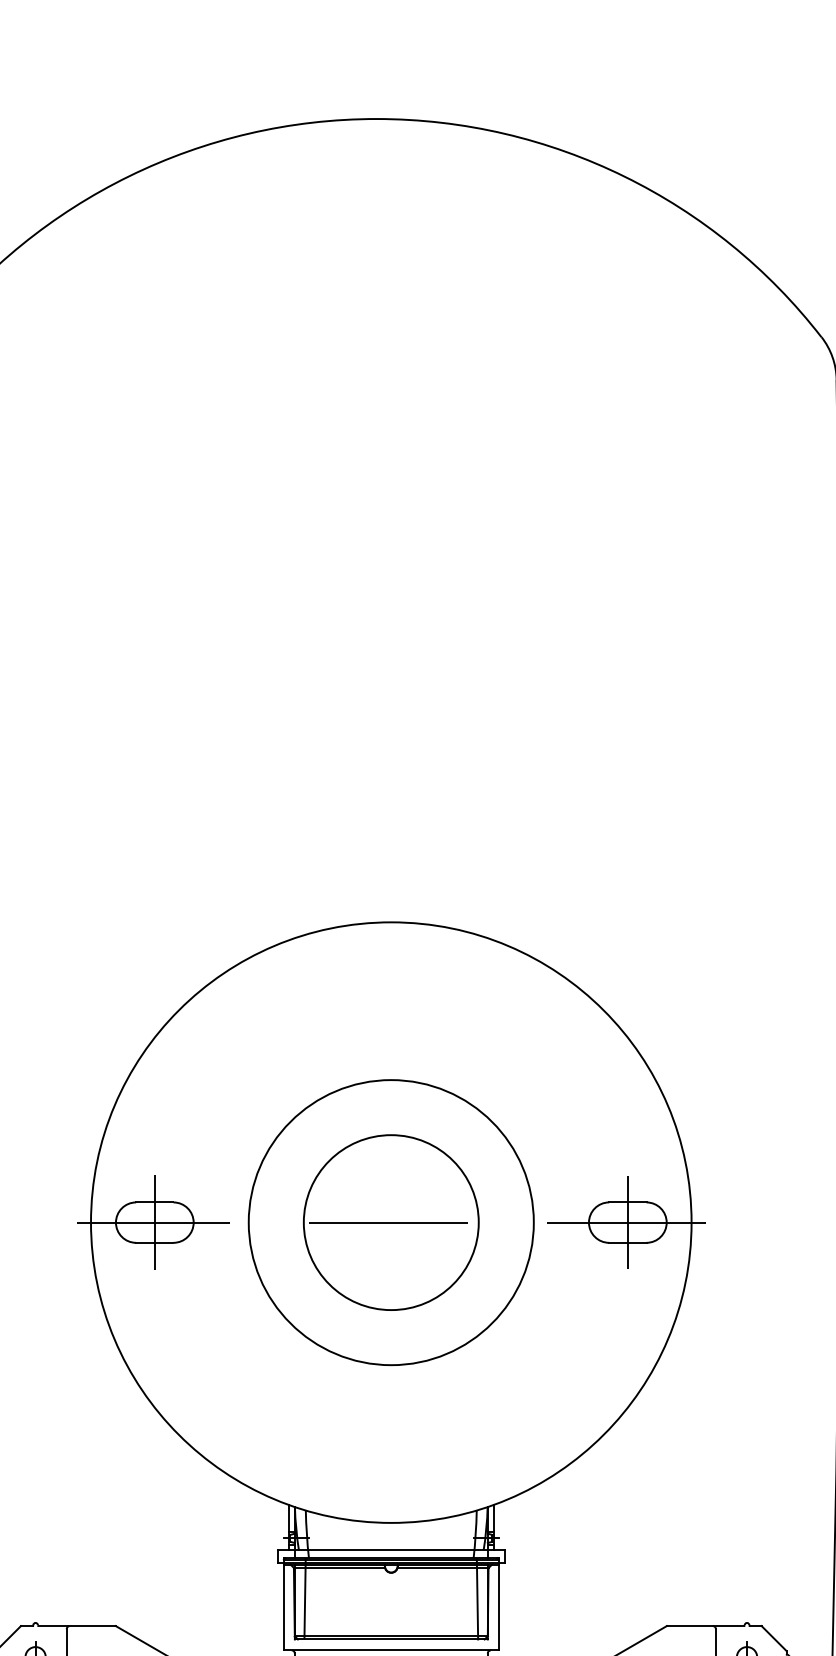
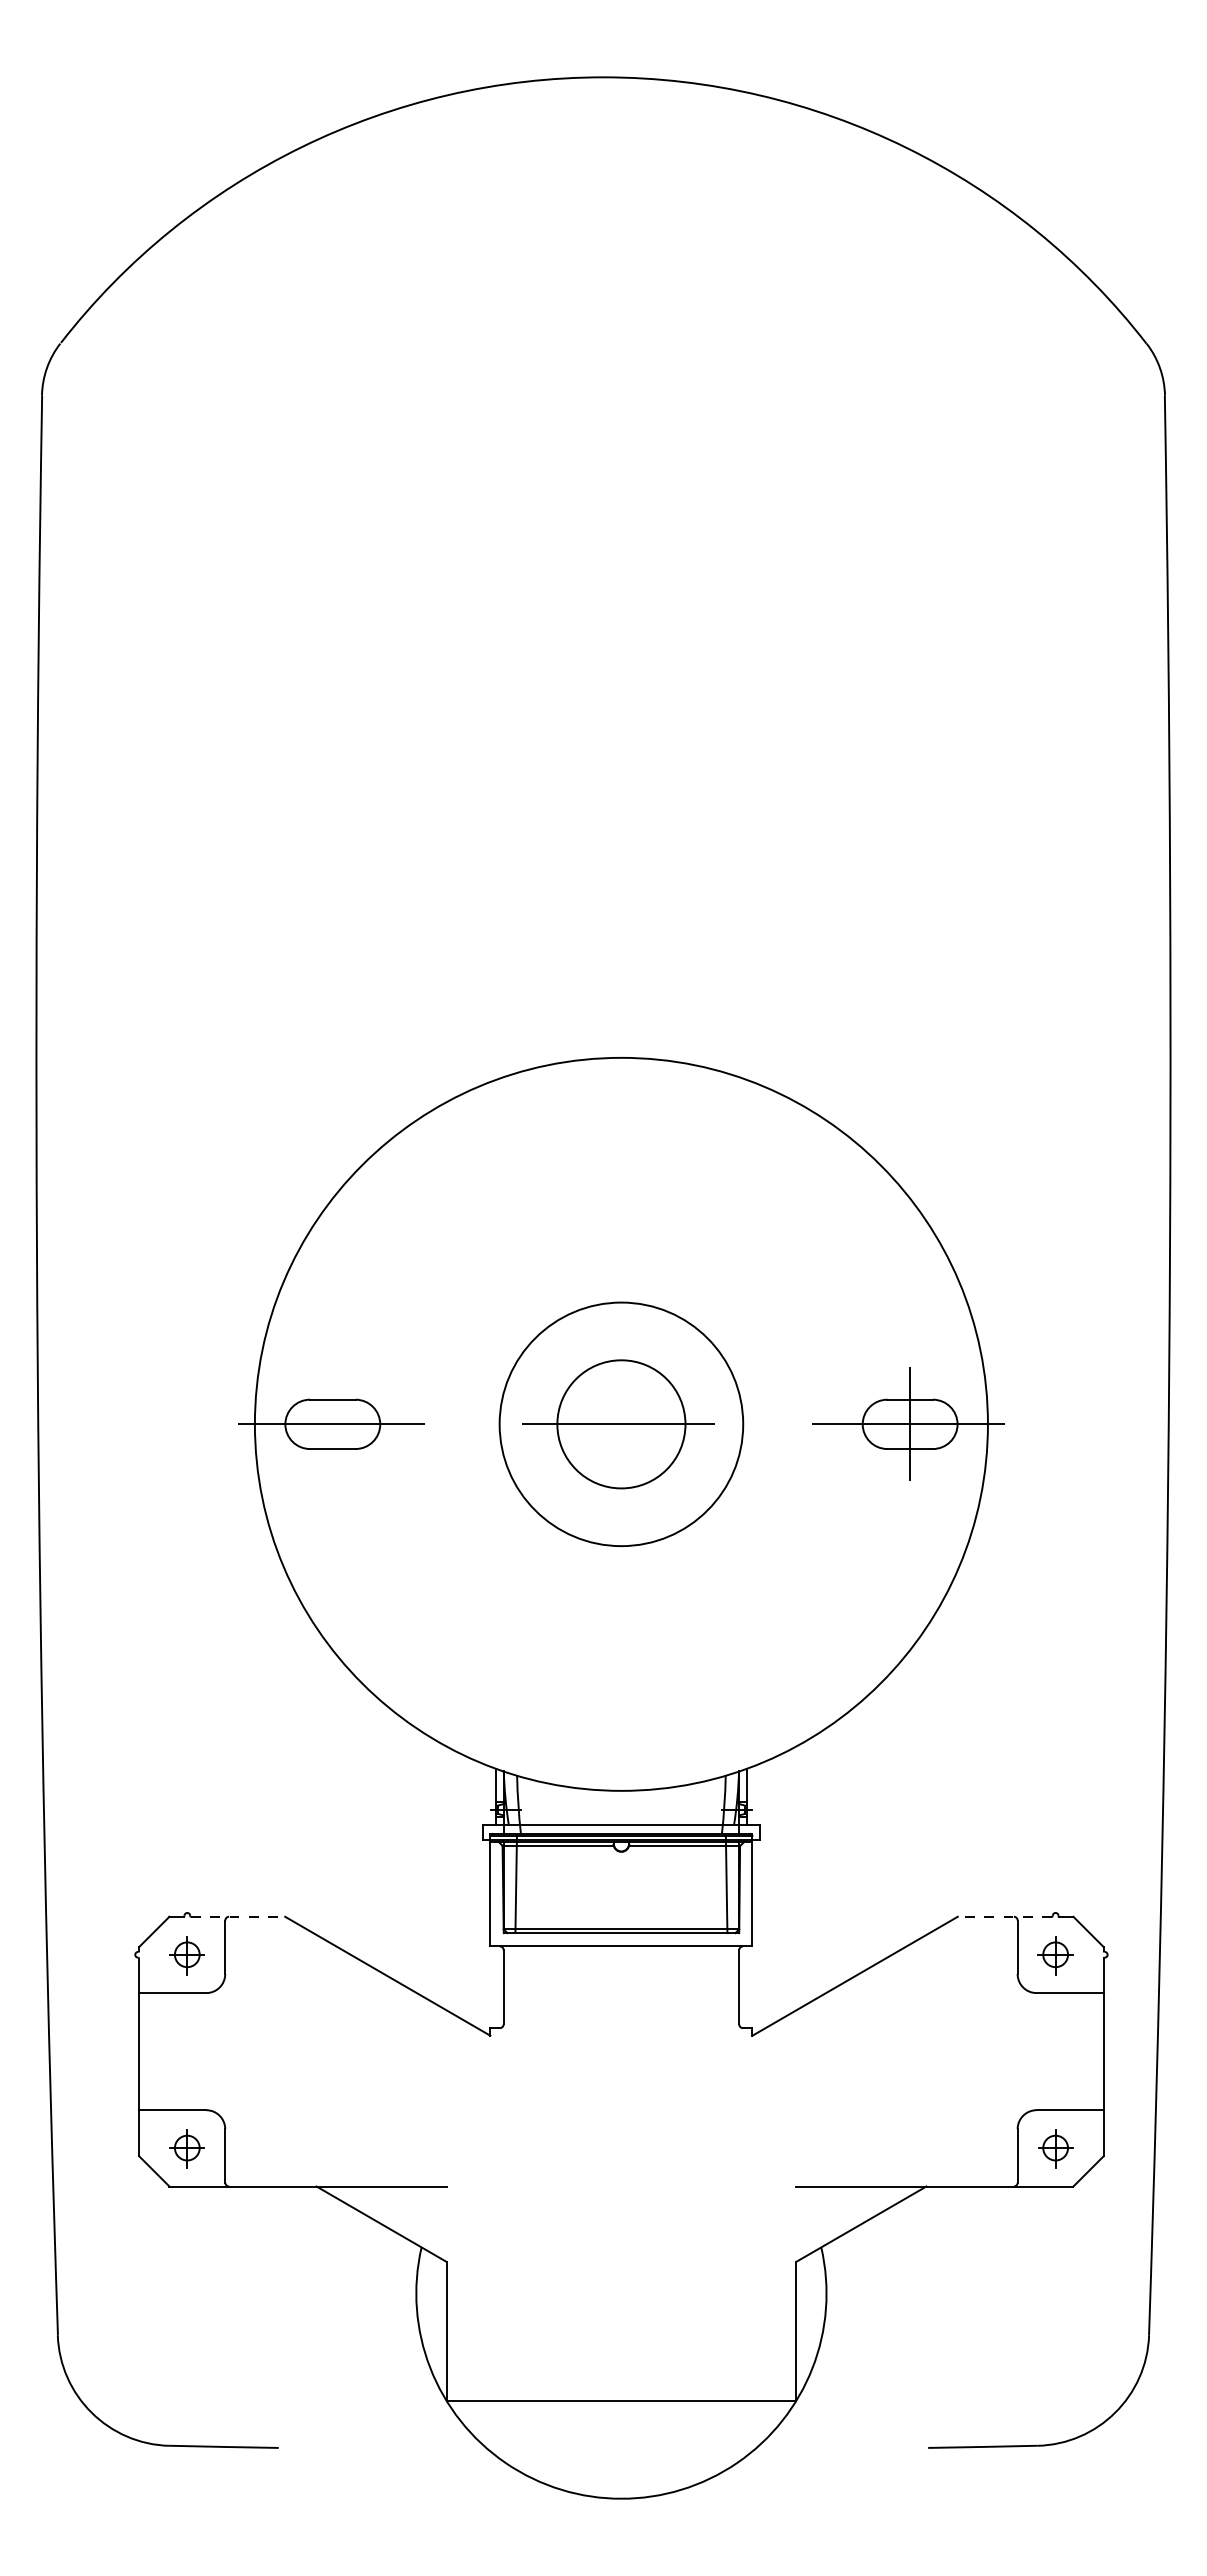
line: (154, 1222) -> (332, 1424), removed
circle: (391, 1222) -> (621, 1424), size x0.6
circle: (391, 1222) -> (621, 1424), size x0.7
line: (77, 1625) -> (238, 1916), solid -> dashed
line: (705, 1625) -> (1004, 1916), solid -> dashed

